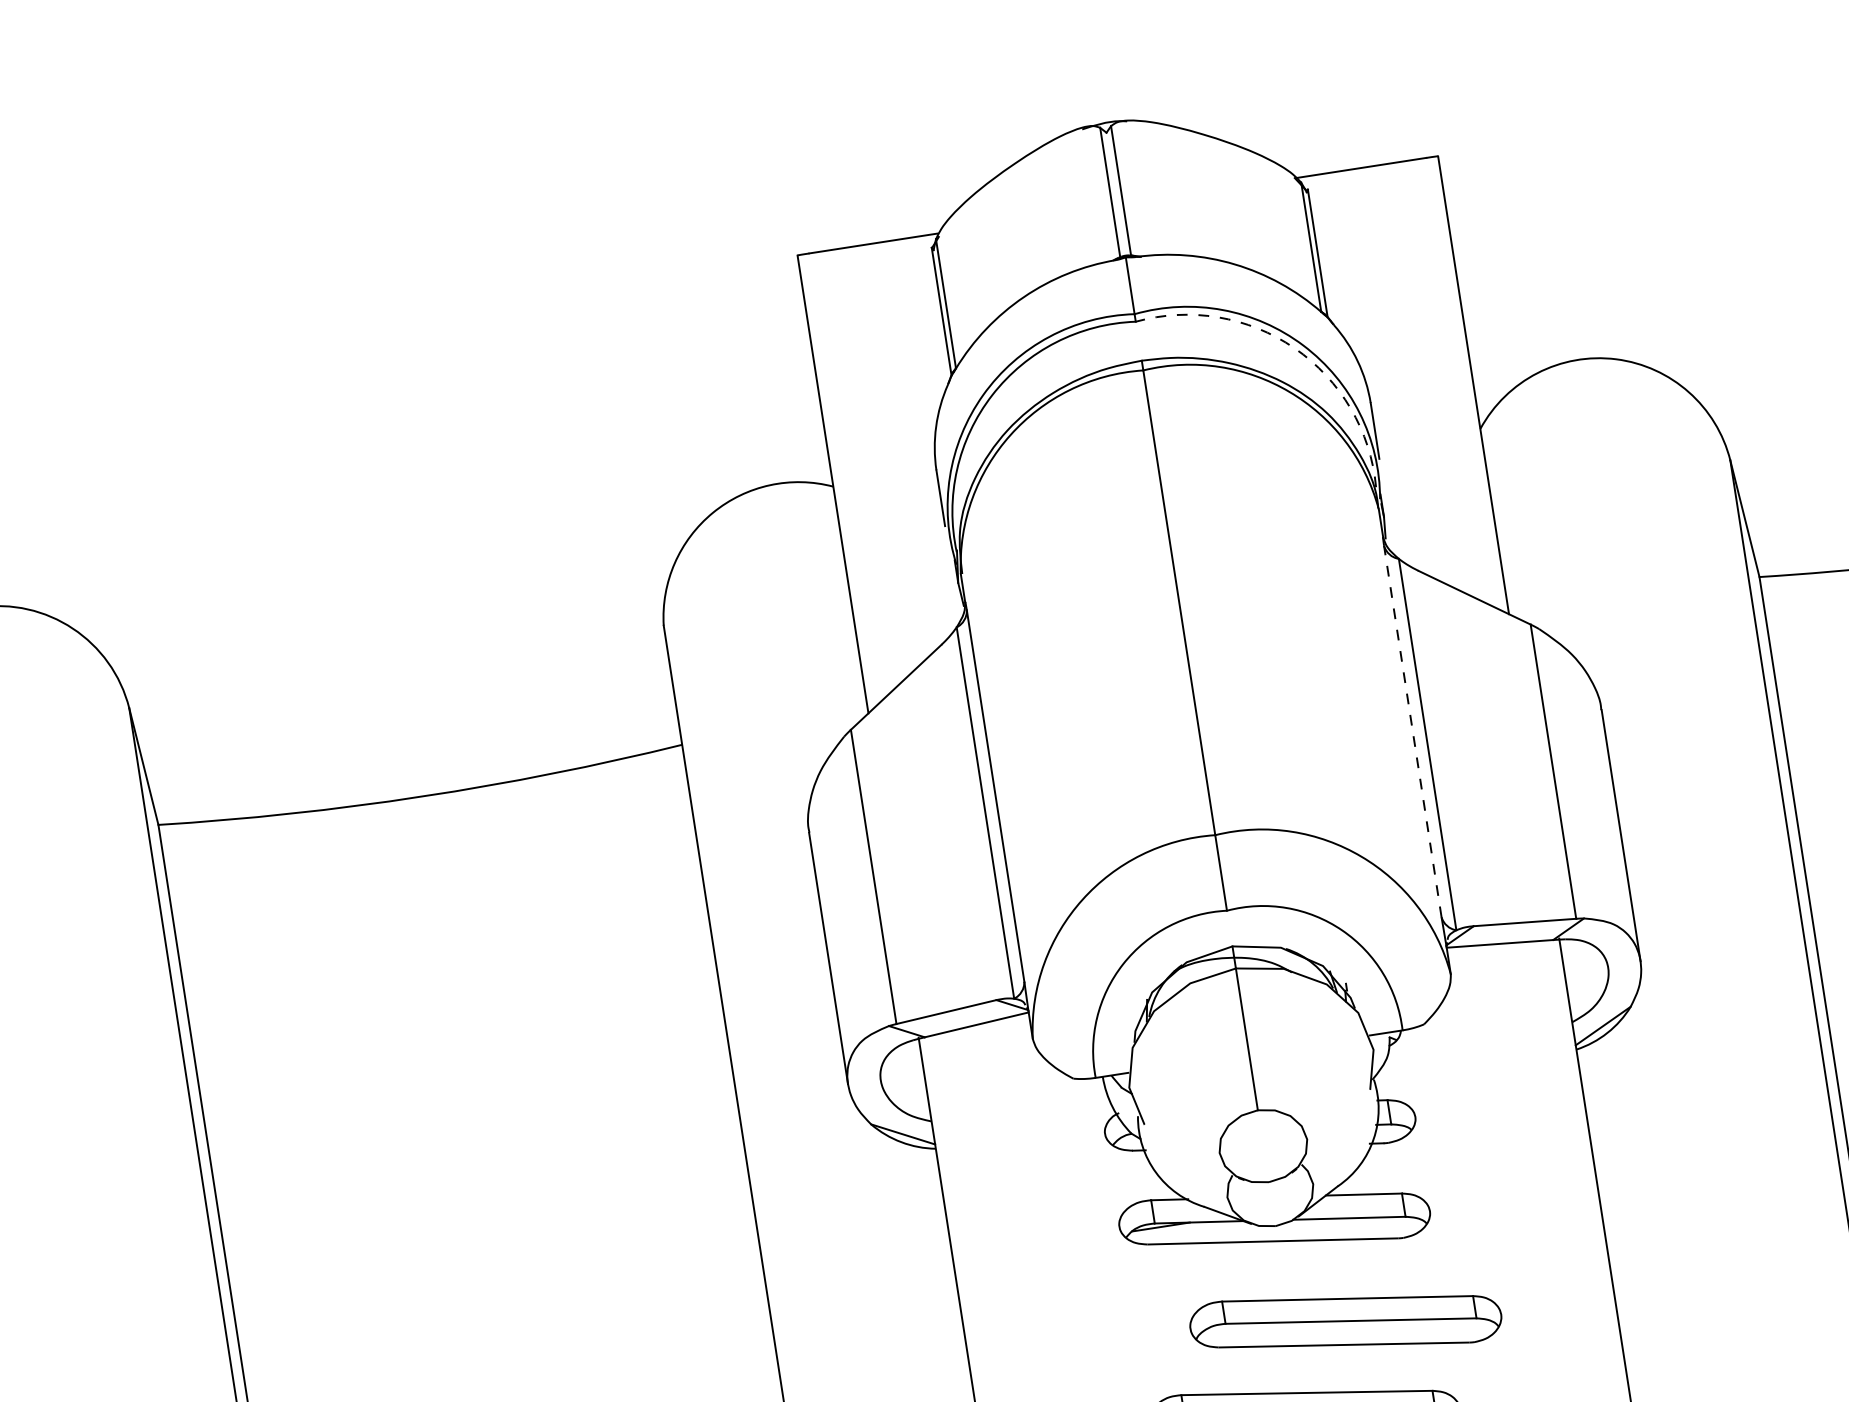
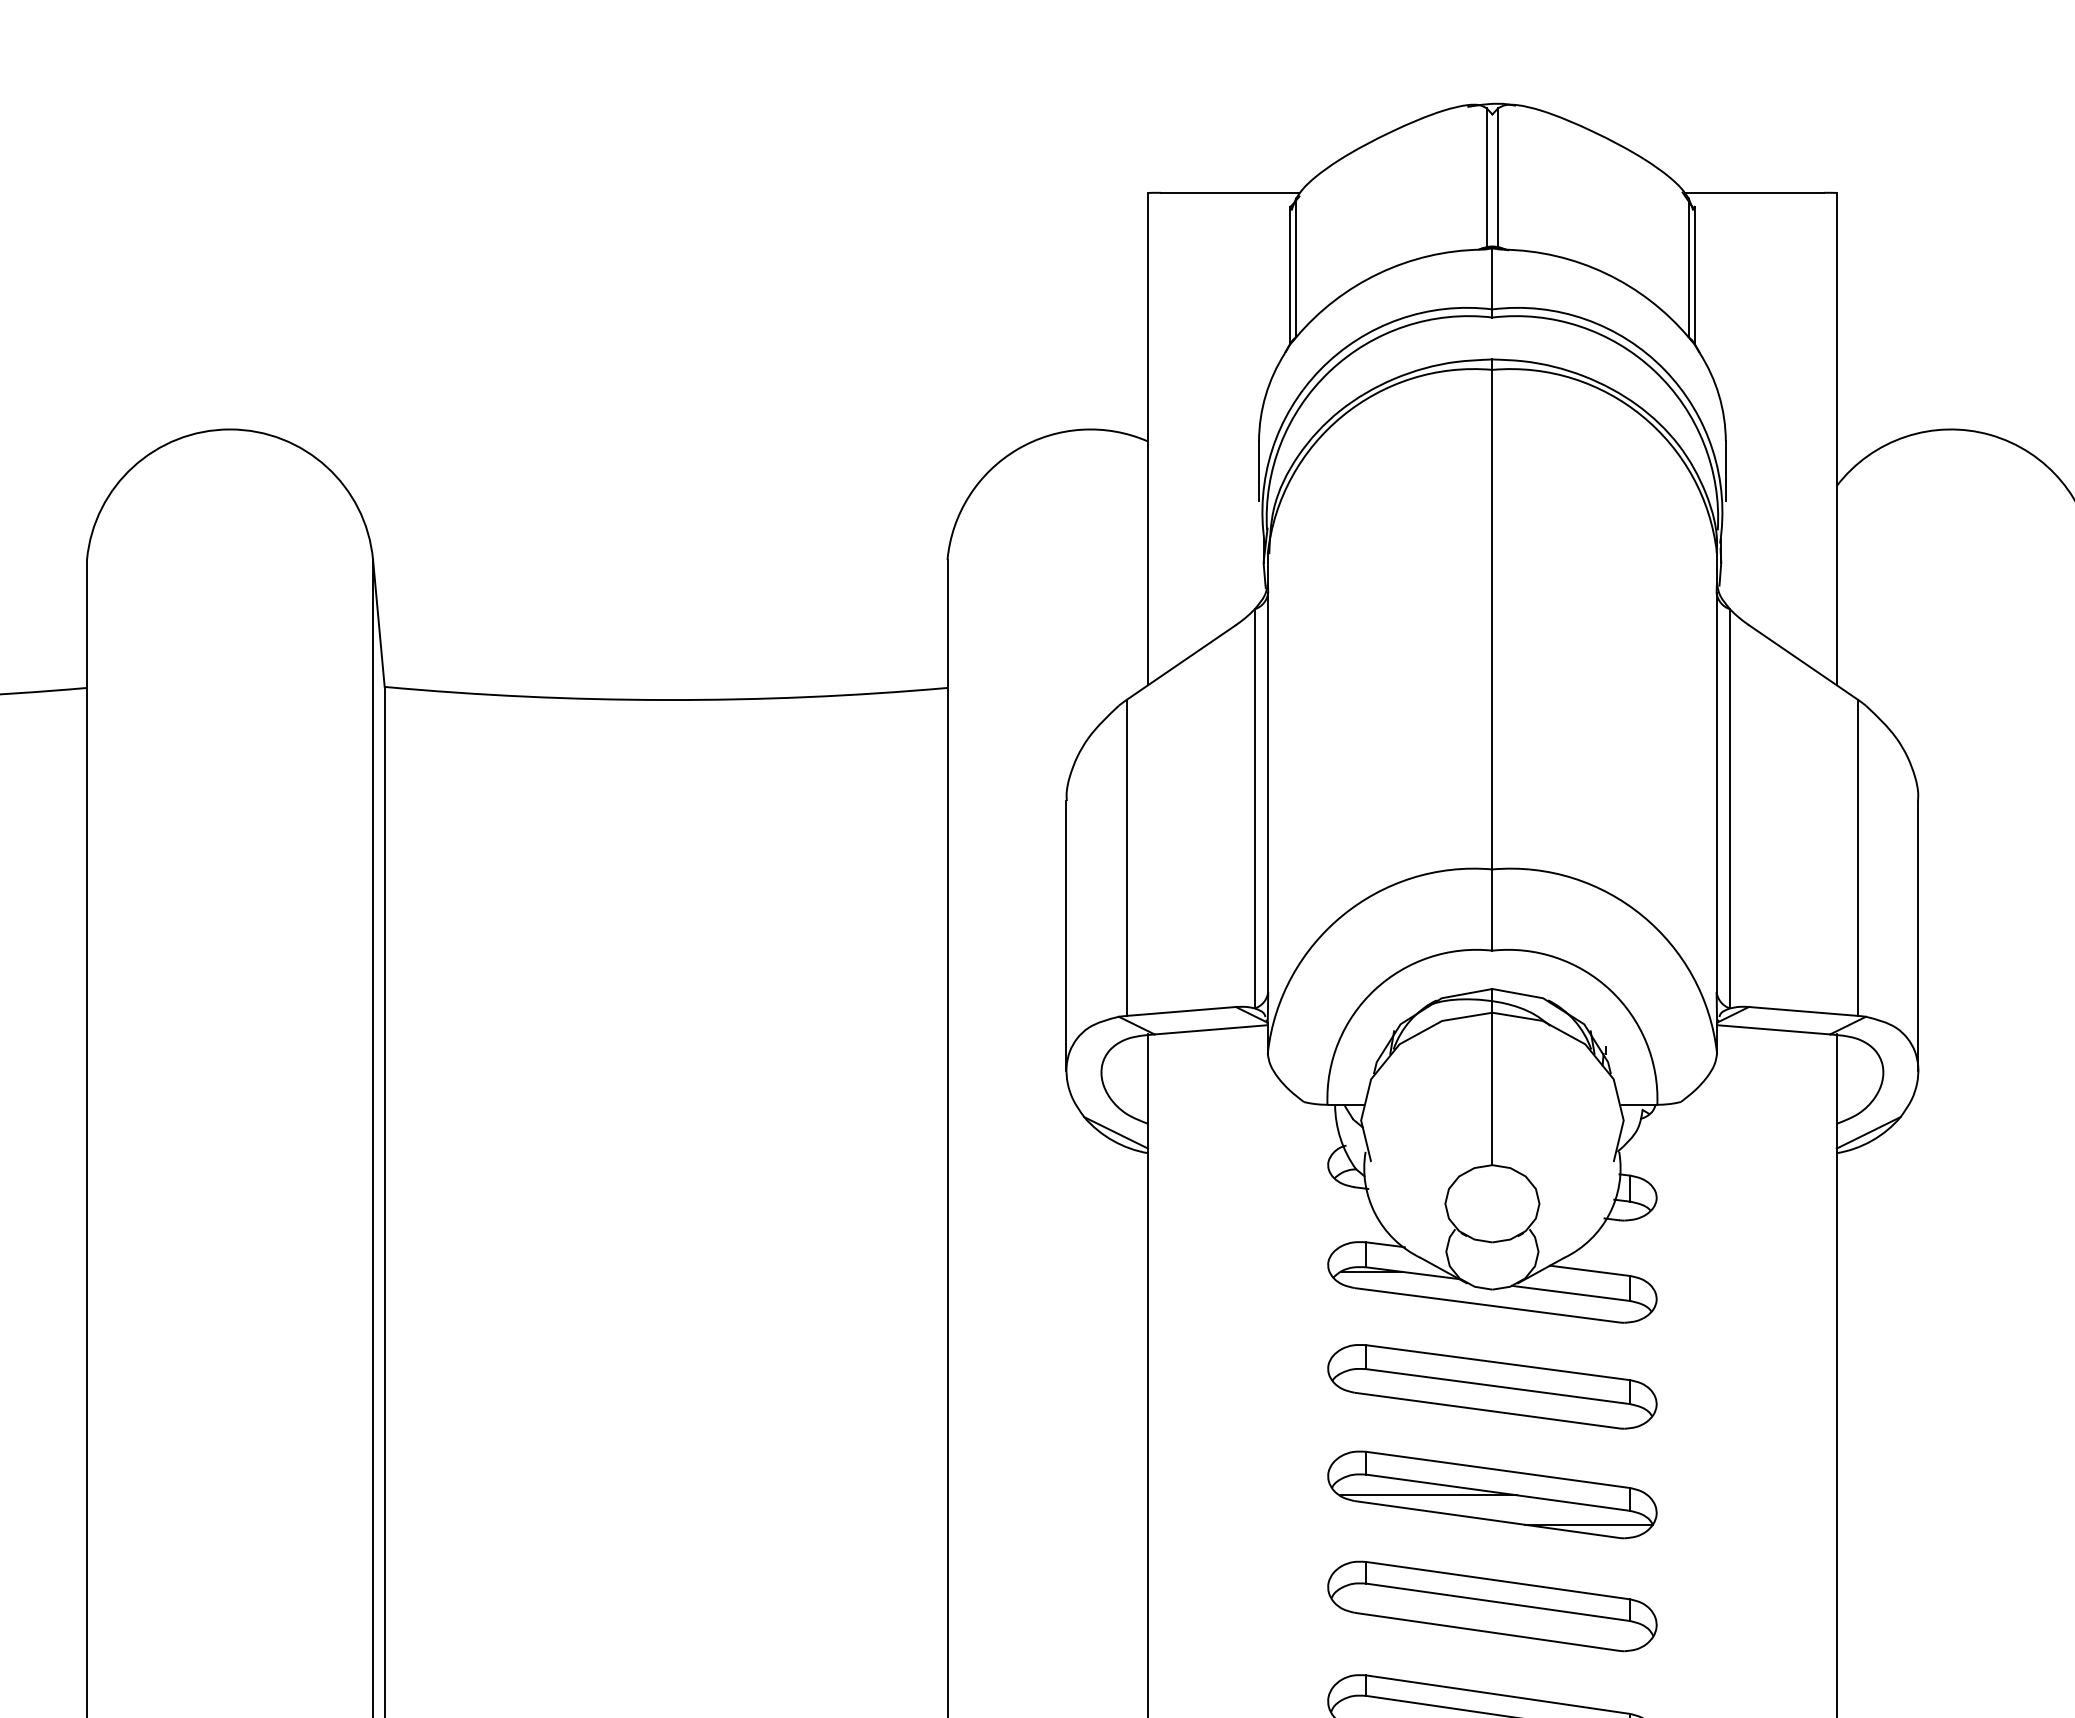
arc: (1294, 348) -> (1654, 371), dashed -> solid
line: (1412, 731) -> (1716, 792), dashed -> solid
part: (1345, 1321) -> (1492, 1386), moved

